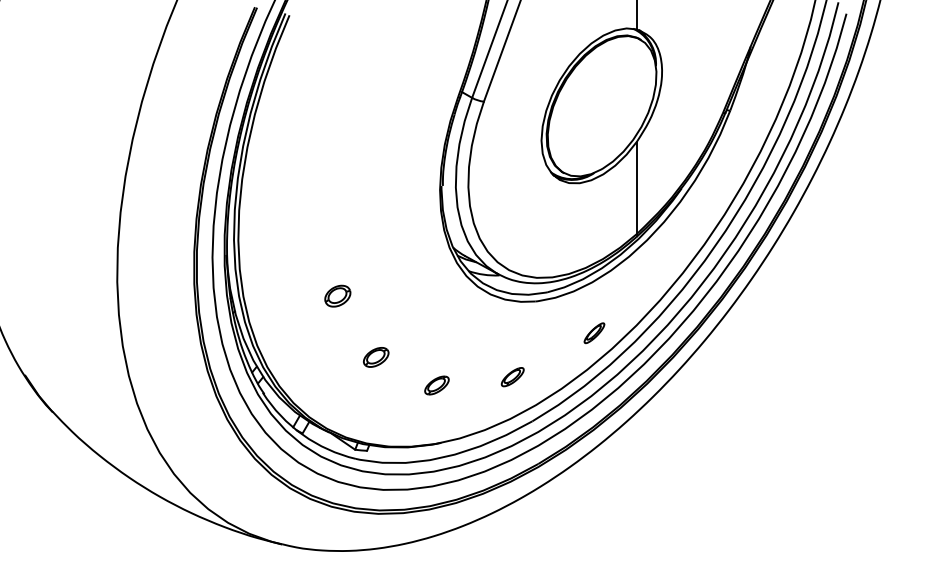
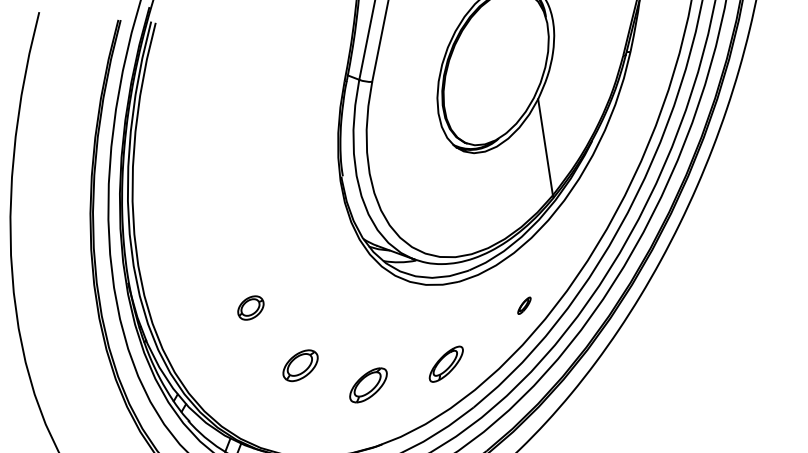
part: (594, 333) -> (524, 305), size x0.7
part: (376, 357) -> (301, 365), size x1.4
part: (512, 377) -> (446, 364), size x1.6
part: (436, 385) -> (368, 385), size x1.6

